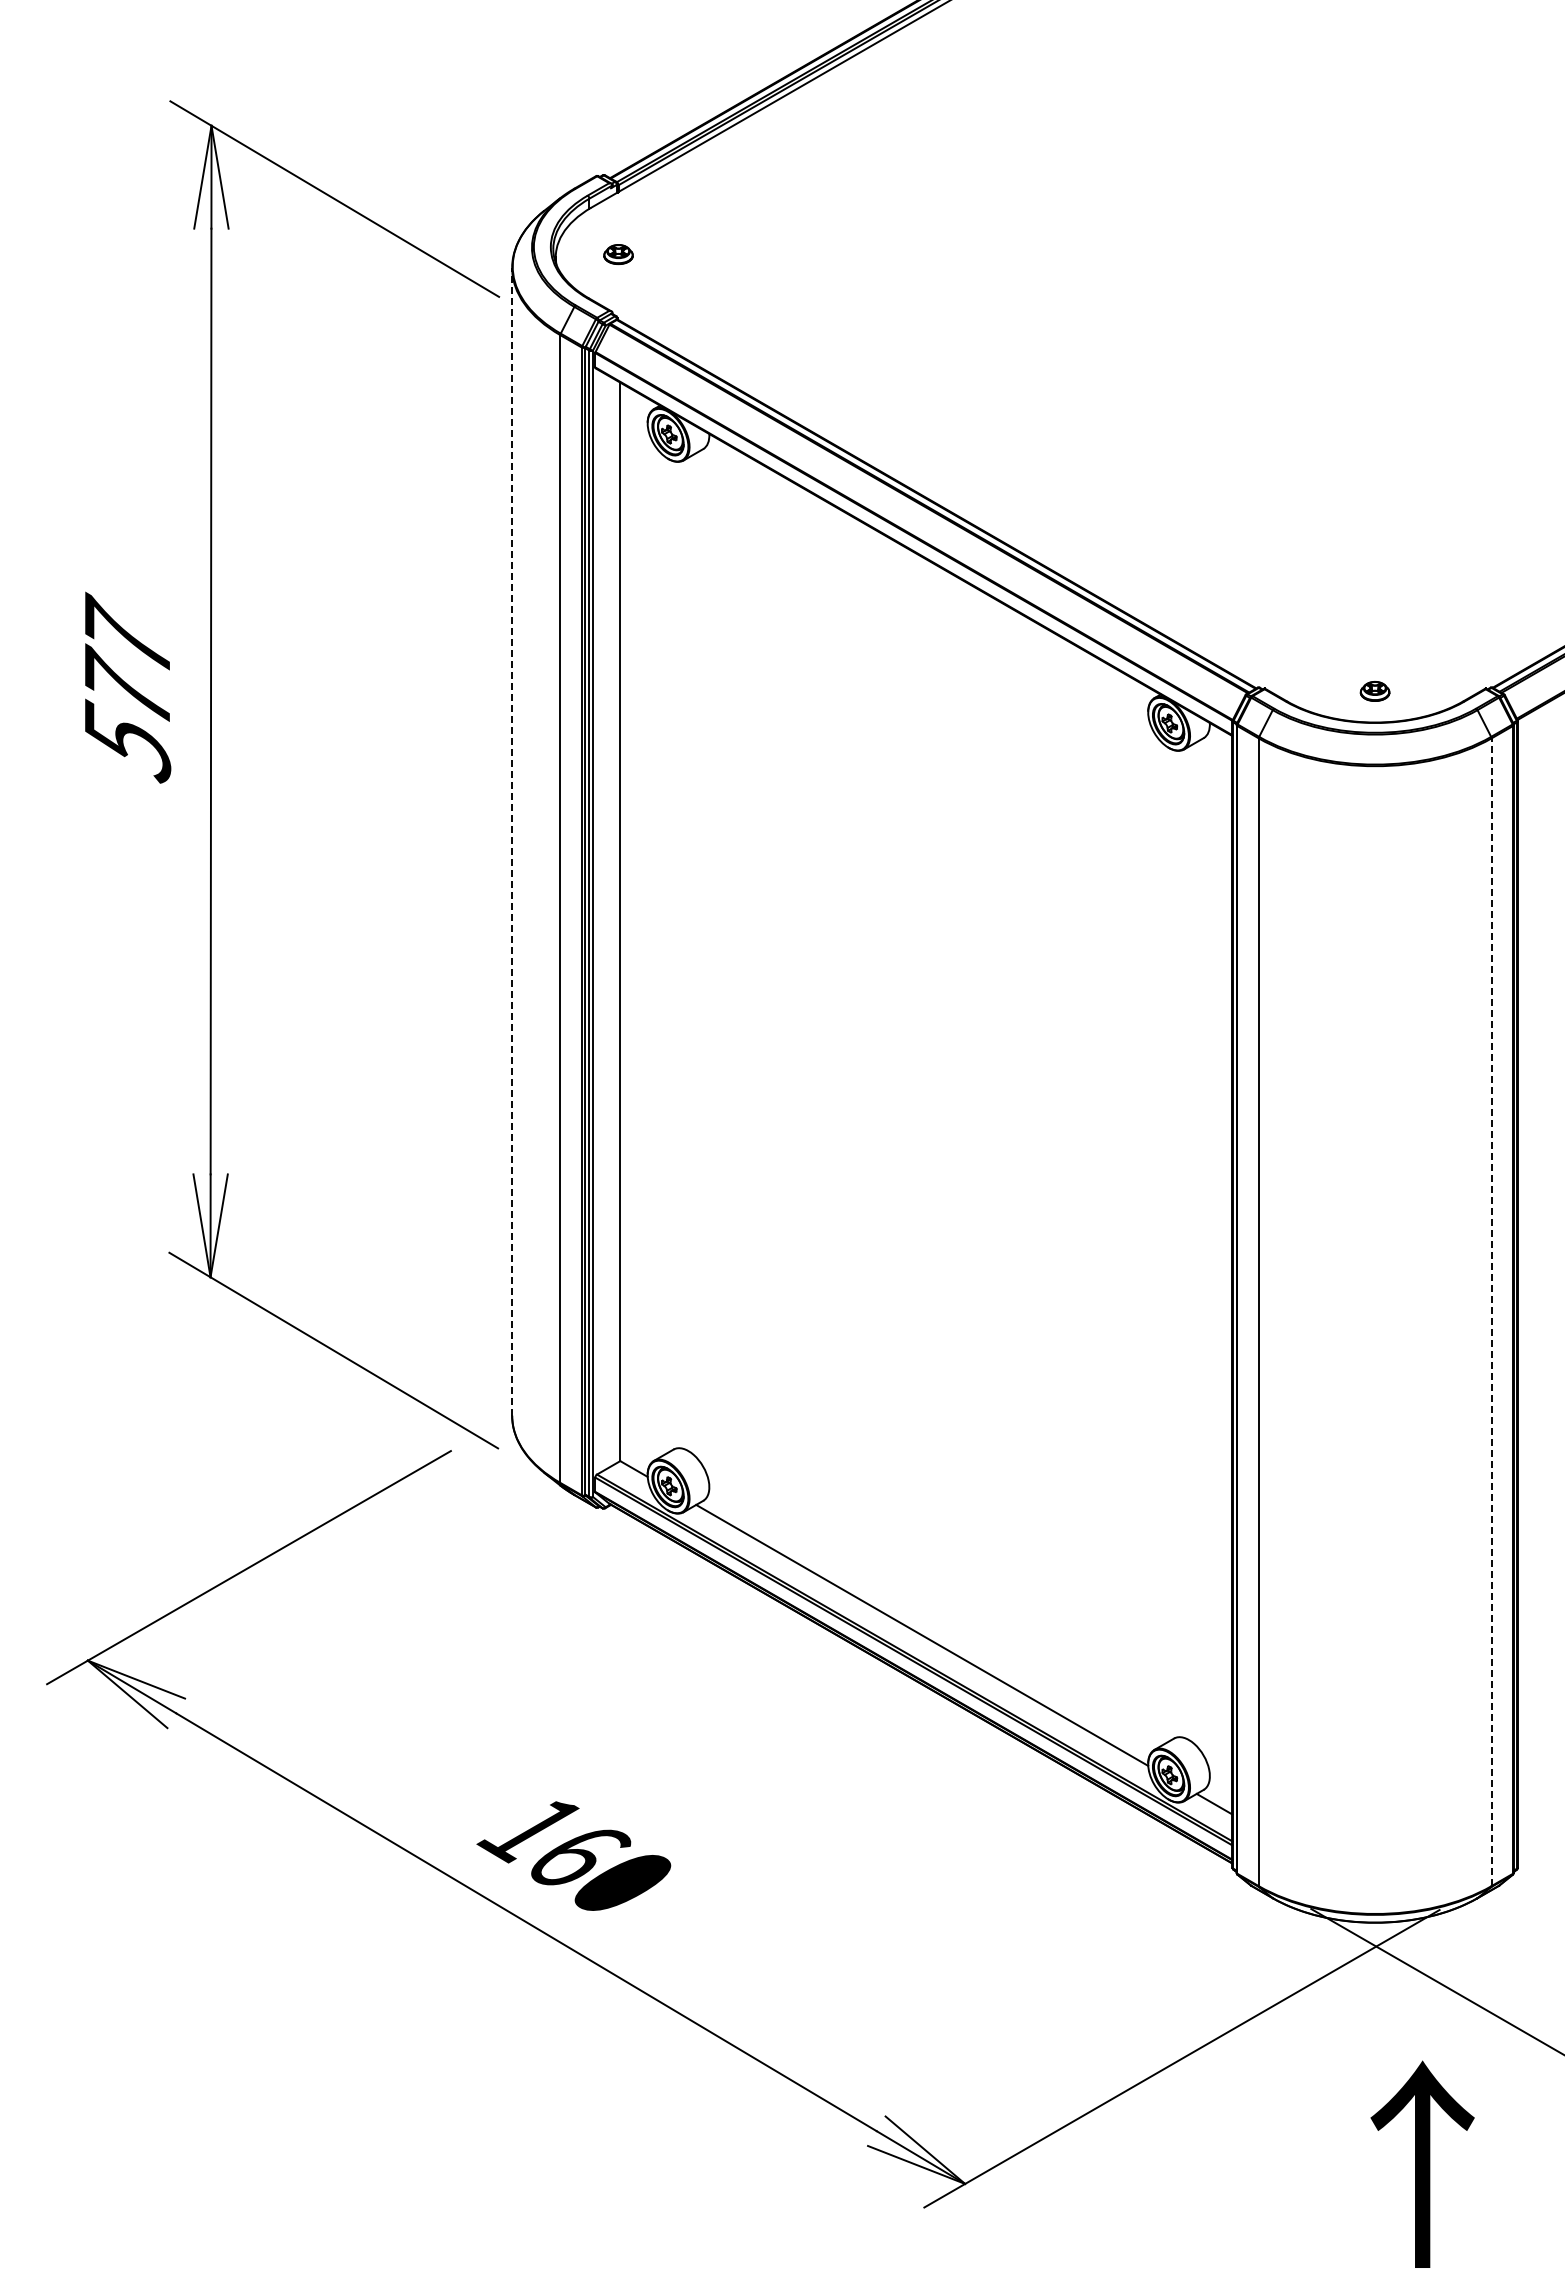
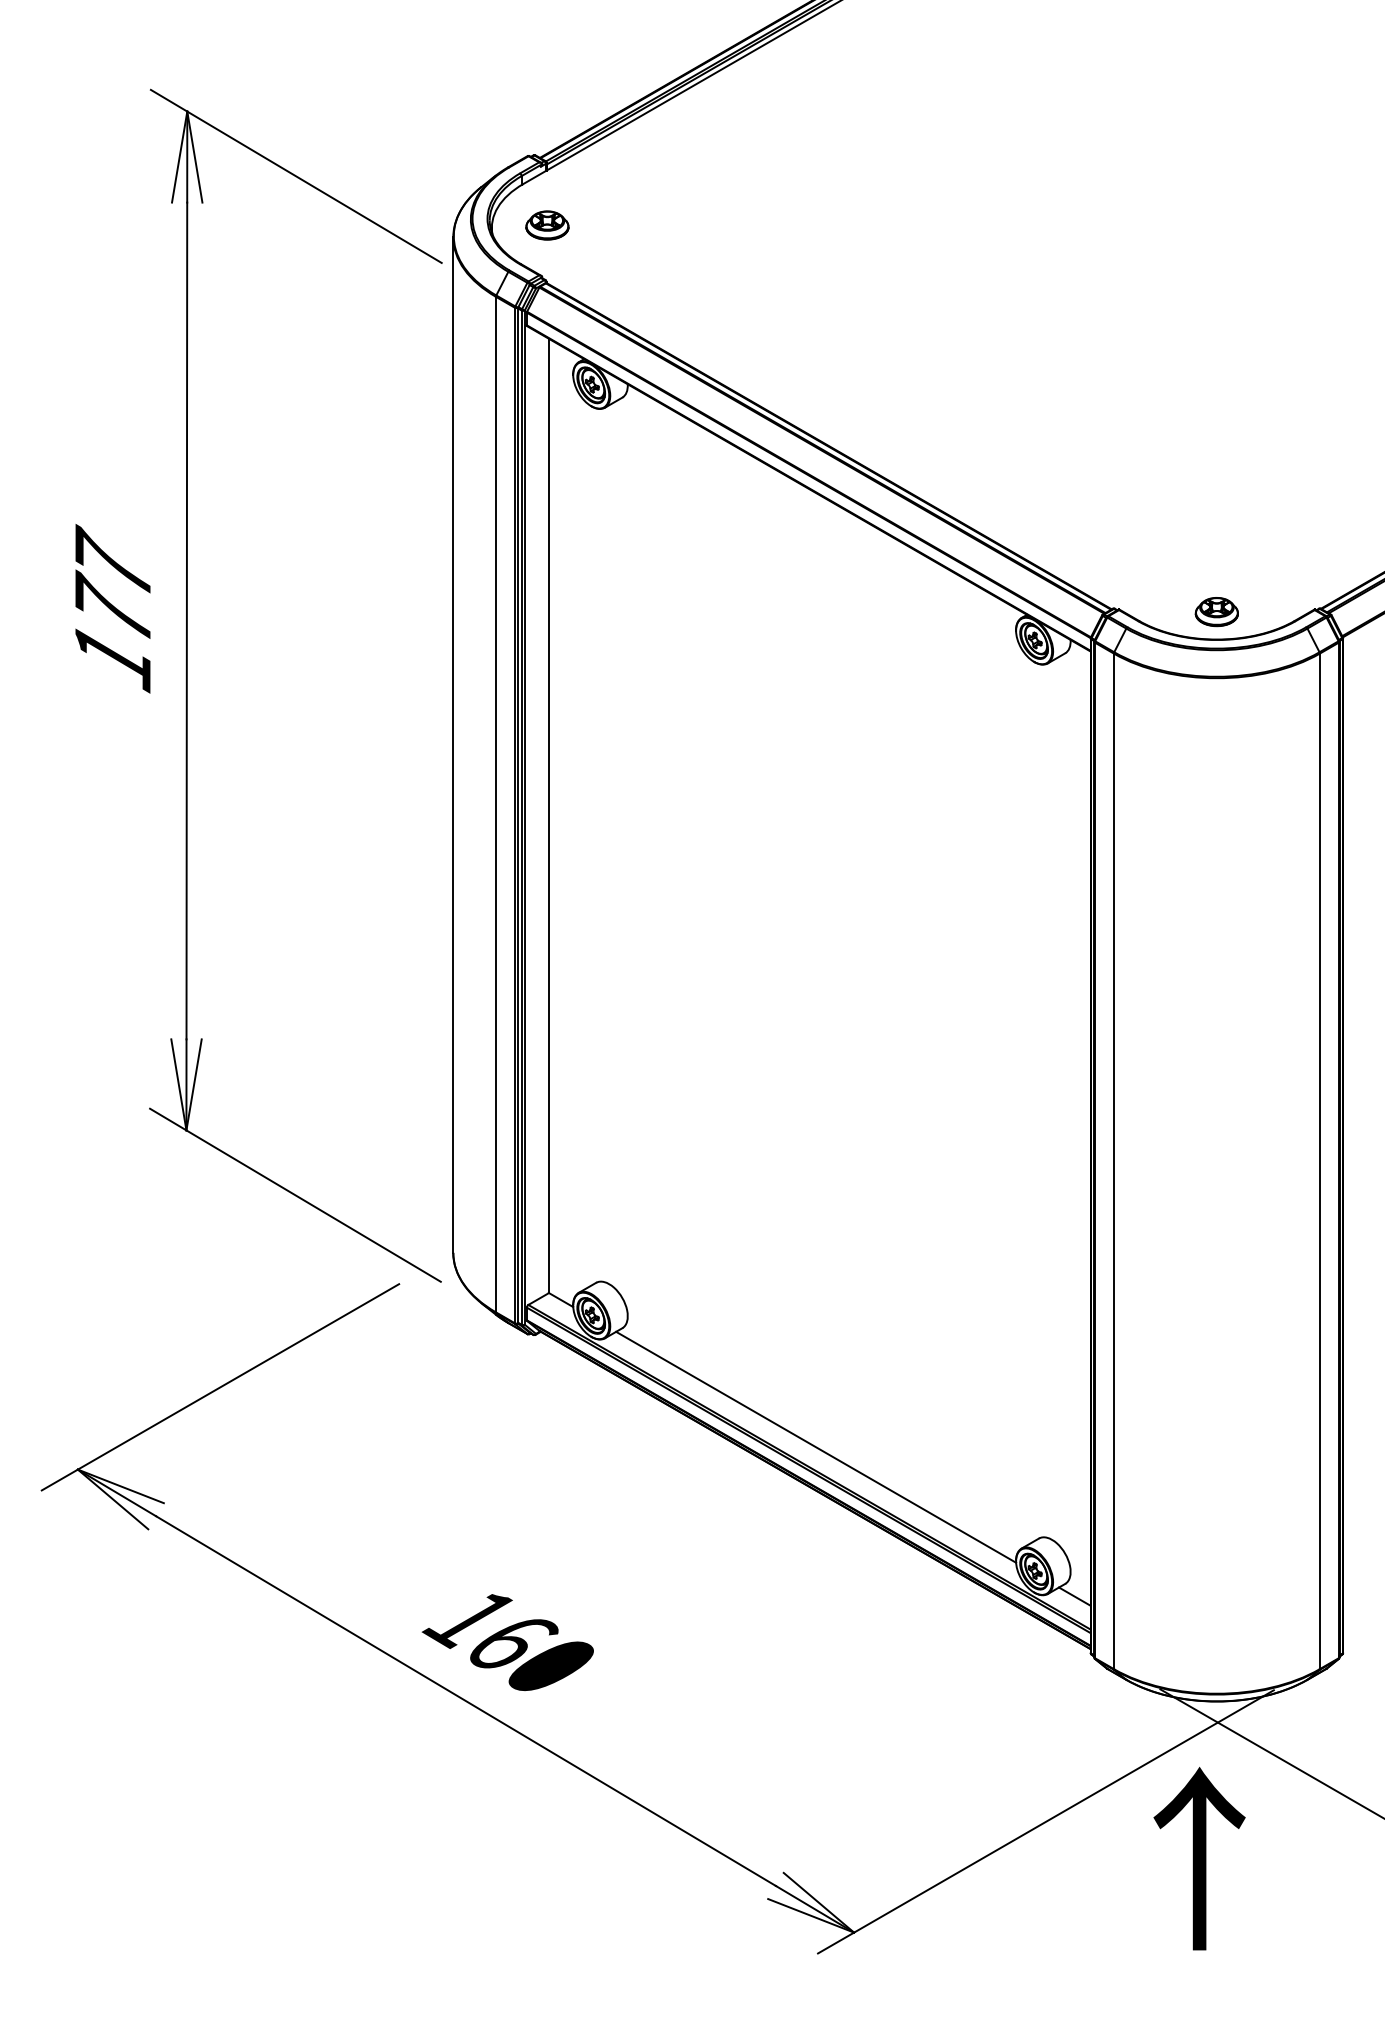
part: (618, 254) -> (547, 225), size x1.67
part: (1374, 691) -> (1216, 612), size x1.67
text: (128, 740) -> (113, 655), 577 -> 177
line: (512, 841) -> (453, 744), dashed -> solid
line: (1491, 1312) -> (1319, 1161), dashed -> solid
text: (1422, 2163) -> (1199, 1857), moved

